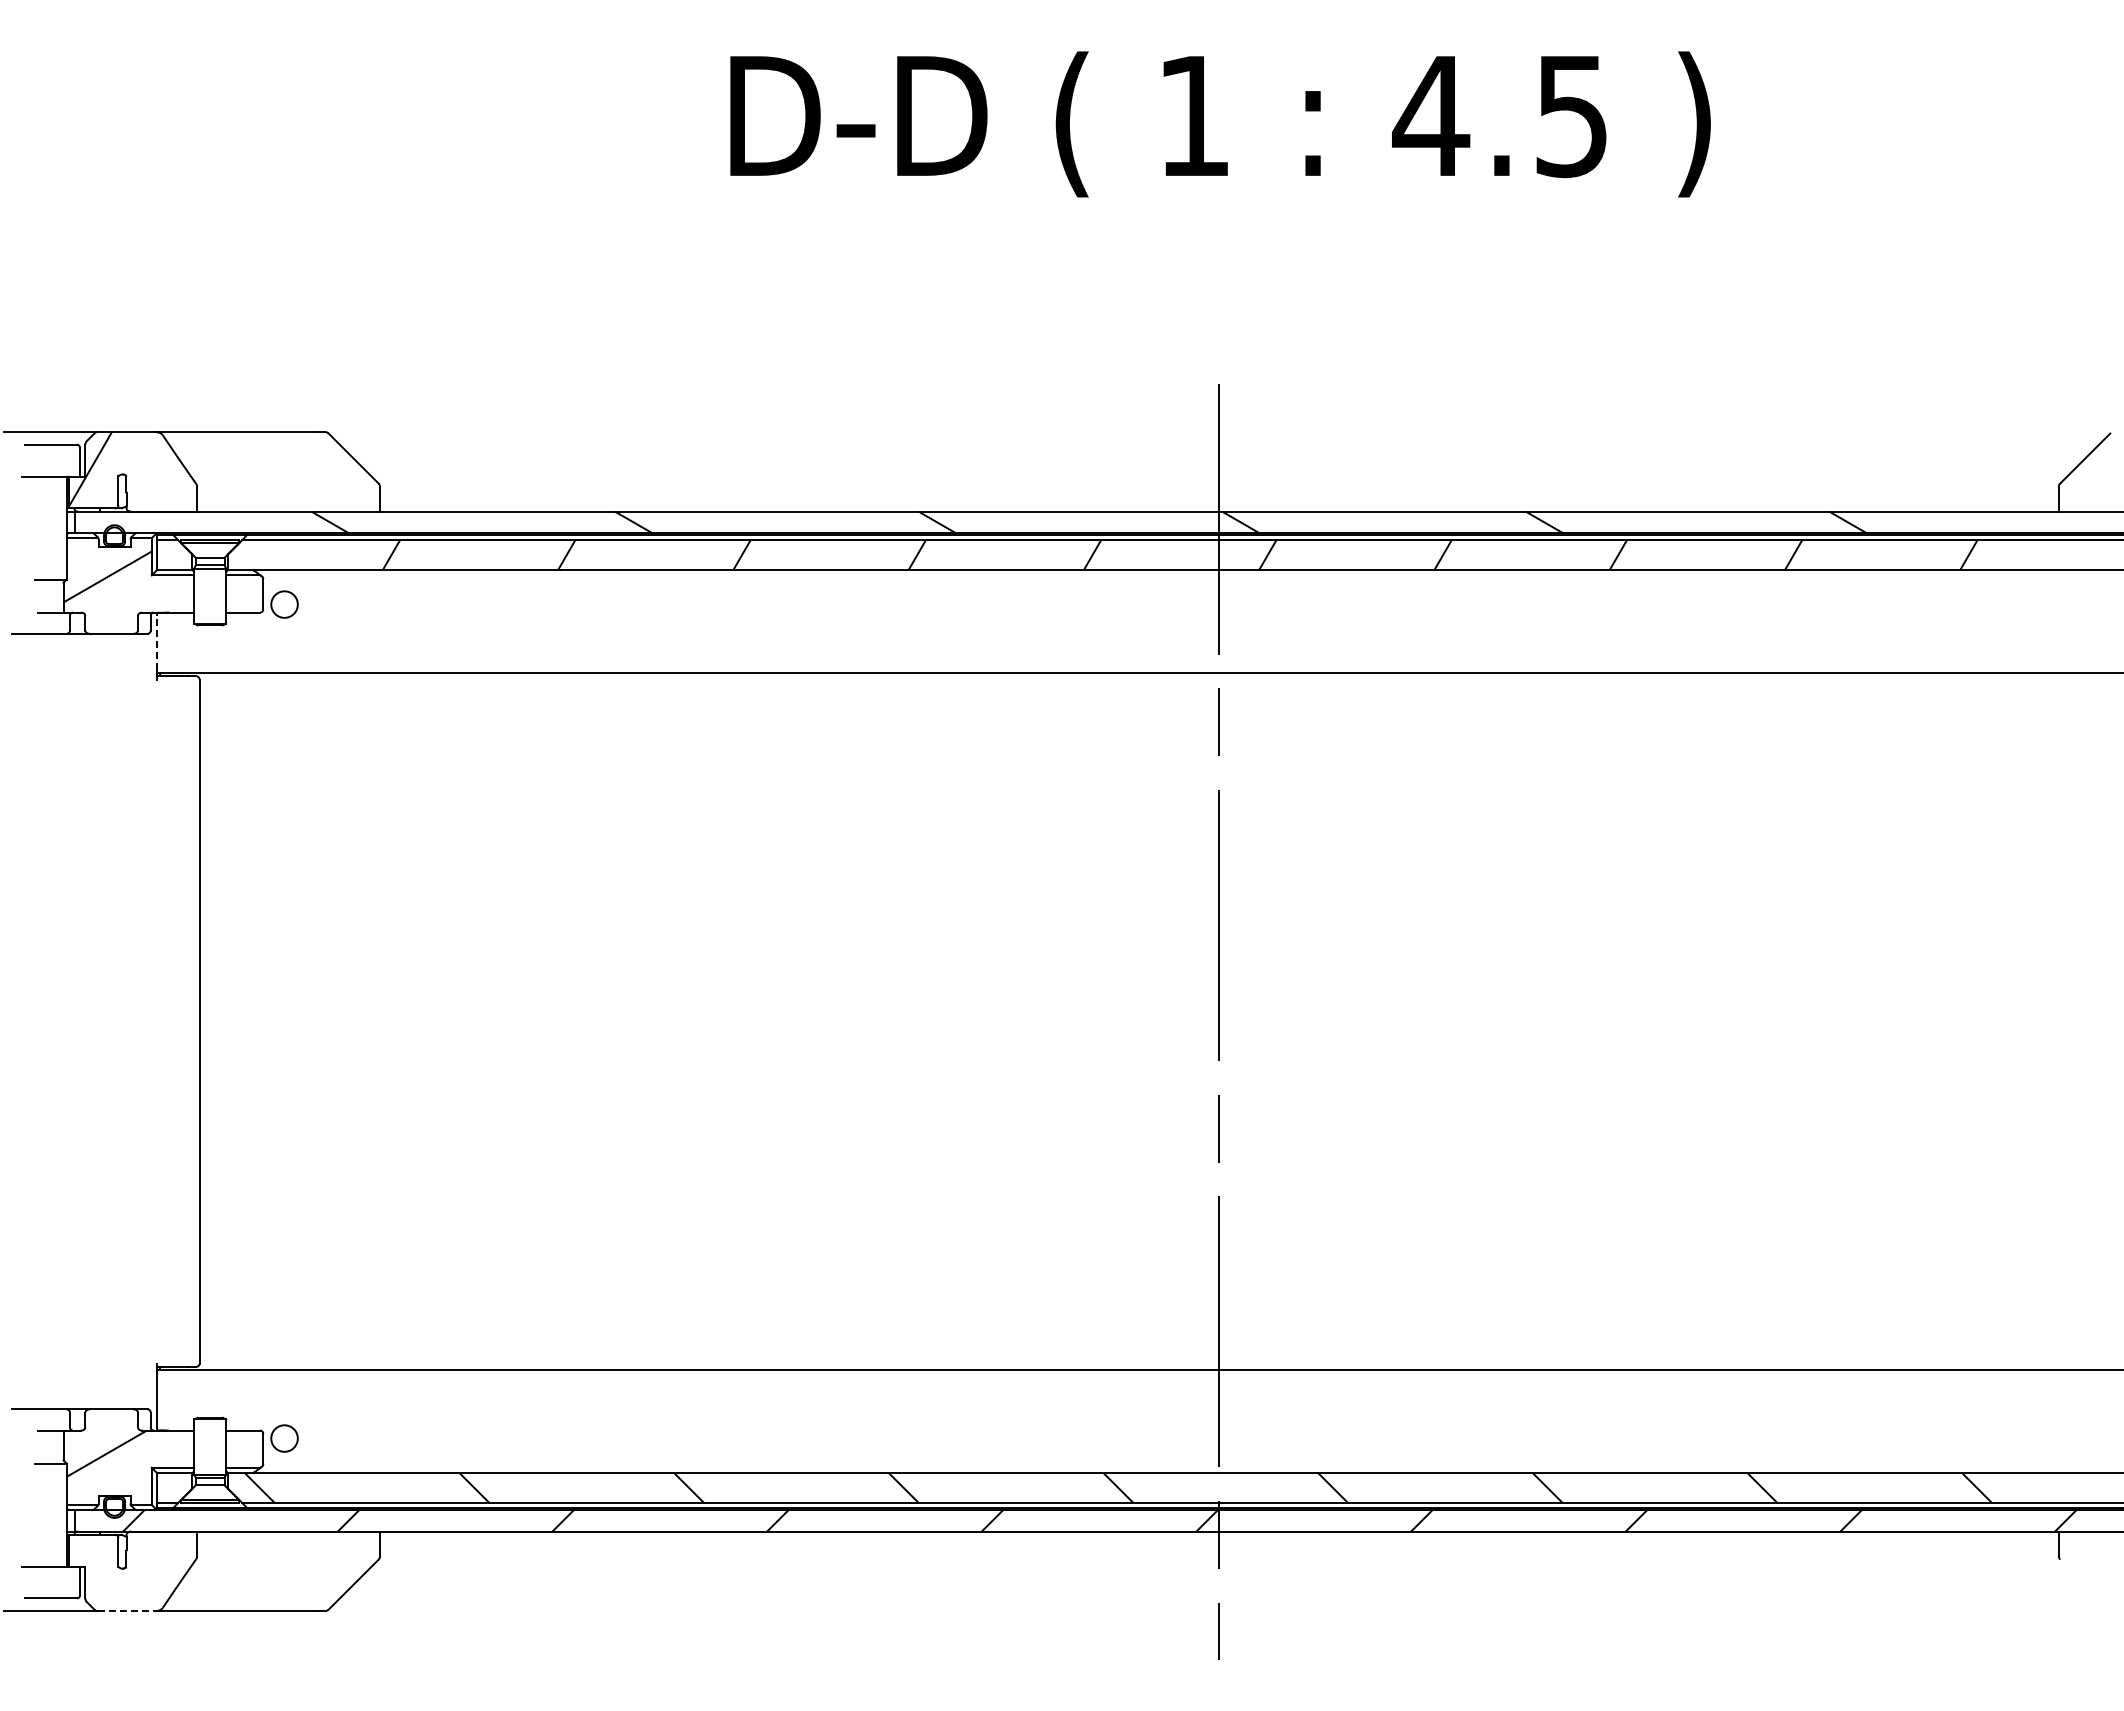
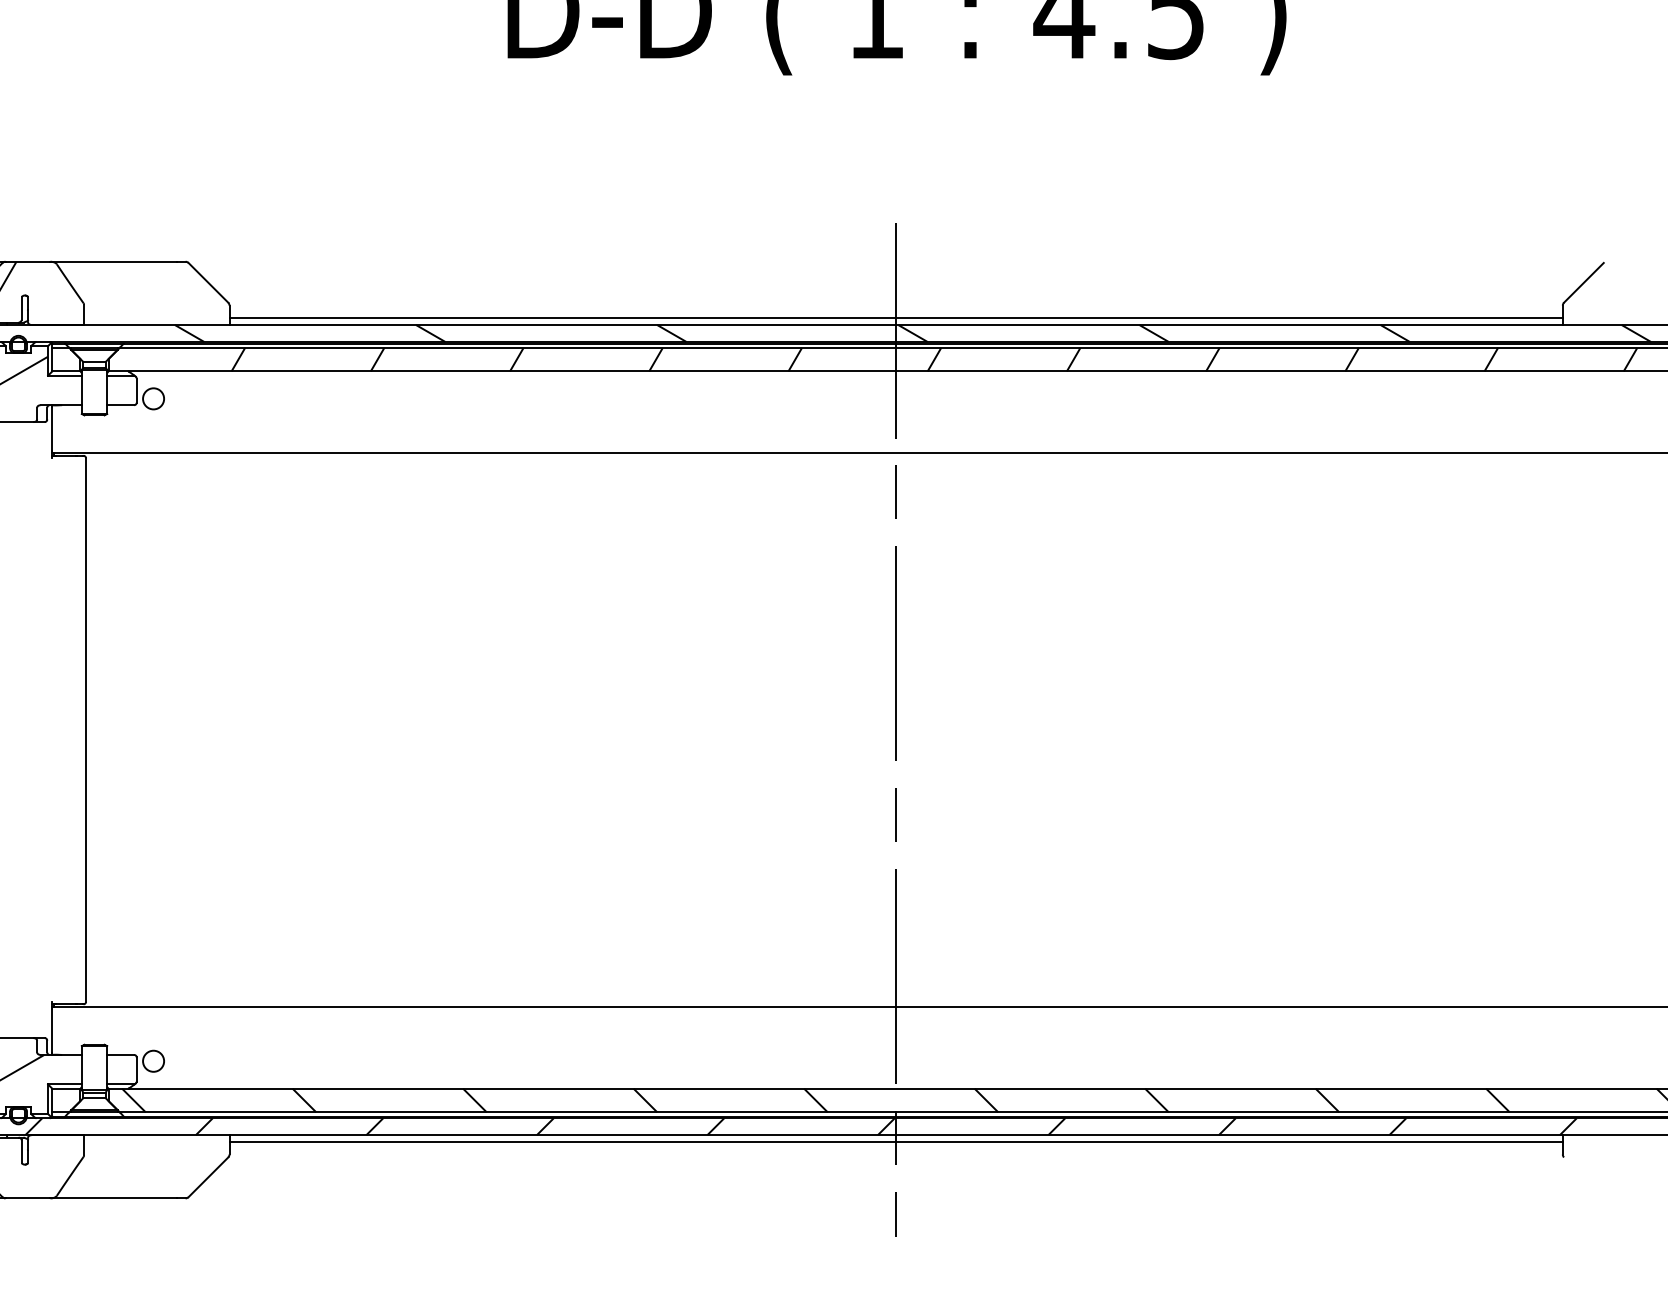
line: (1219, 503) -> (896, 318), added
line: (157, 641) -> (52, 428), dashed -> solid
line: (1219, 1540) -> (896, 1142), added
line: (126, 1611) -> (28, 1198), dashed -> solid

